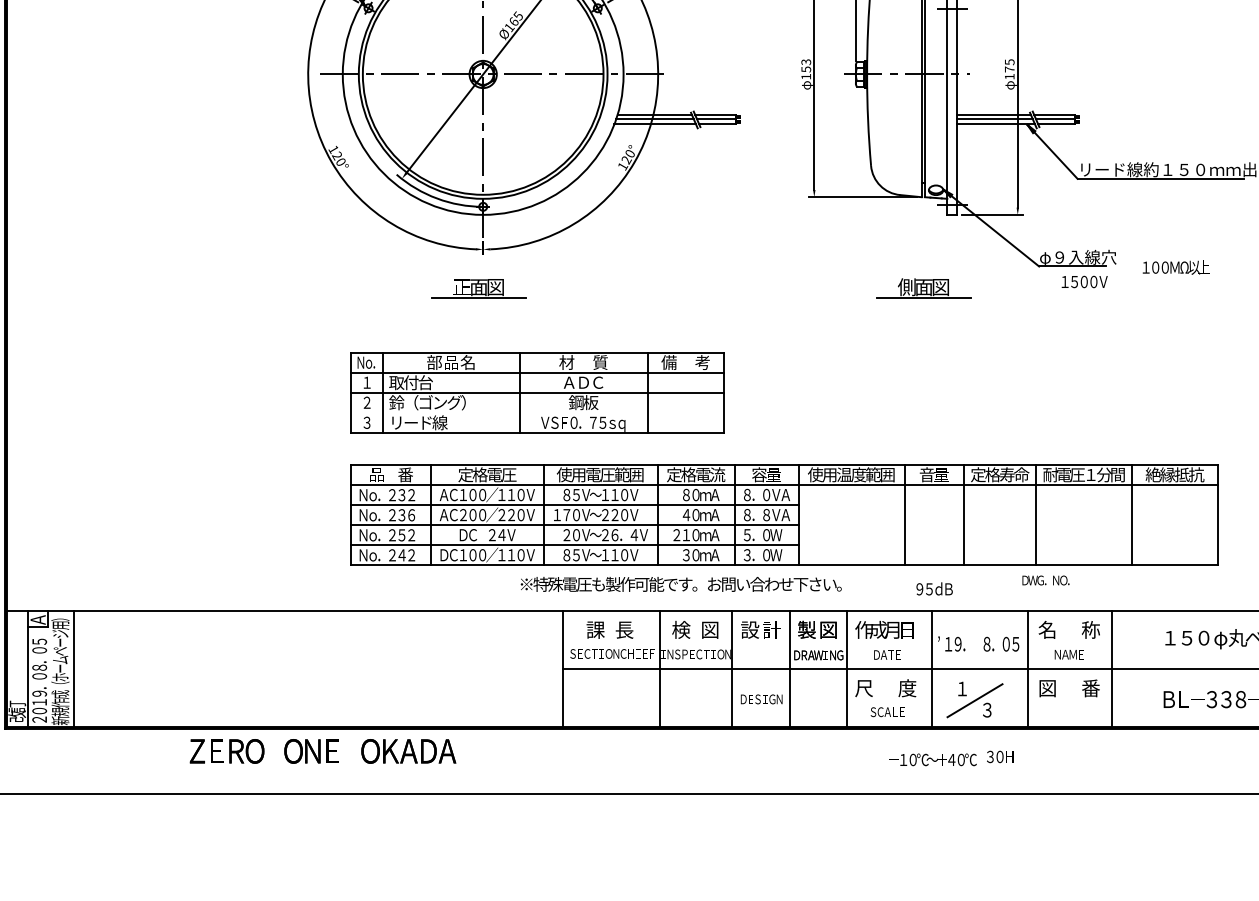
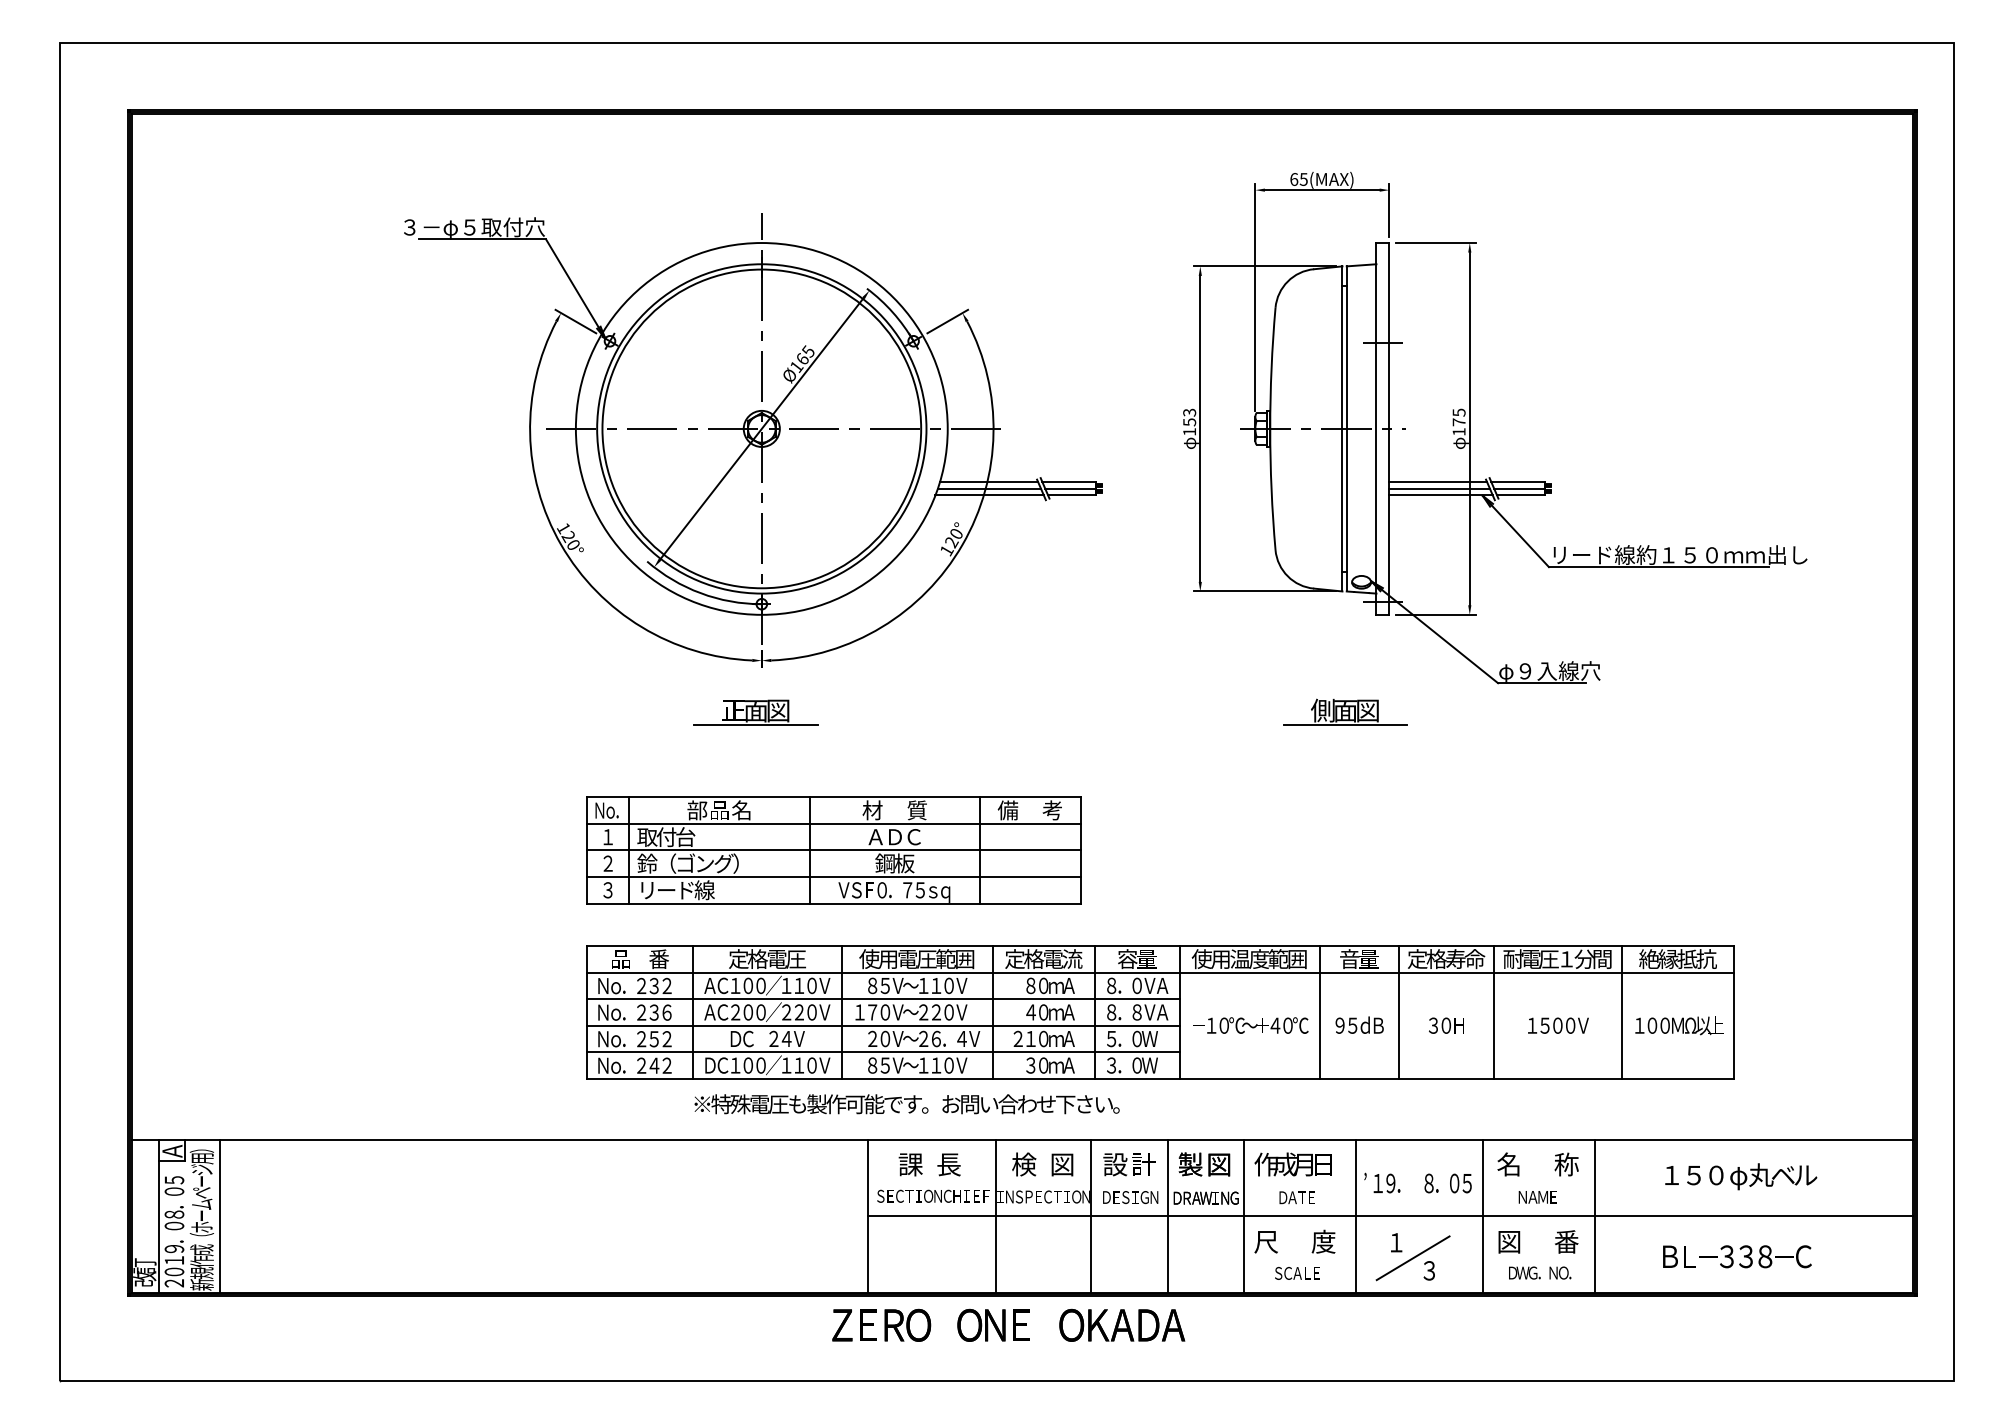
text: (1176, 267) -> (1679, 1025), moved
text: (1084, 281) -> (1558, 1025), moved
line: (537, 413) -> (833, 877), added
text: (1046, 580) -> (1540, 1272), moved
text: (680, 584) -> (906, 1104), moved
text: (934, 588) -> (1359, 1024), moved
text: (761, 699) -> (1130, 1197), moved
text: (322, 750) -> (1008, 1324), moved
text: (1000, 756) -> (1446, 1025), moved
text: (932, 759) -> (1250, 1025), moved

